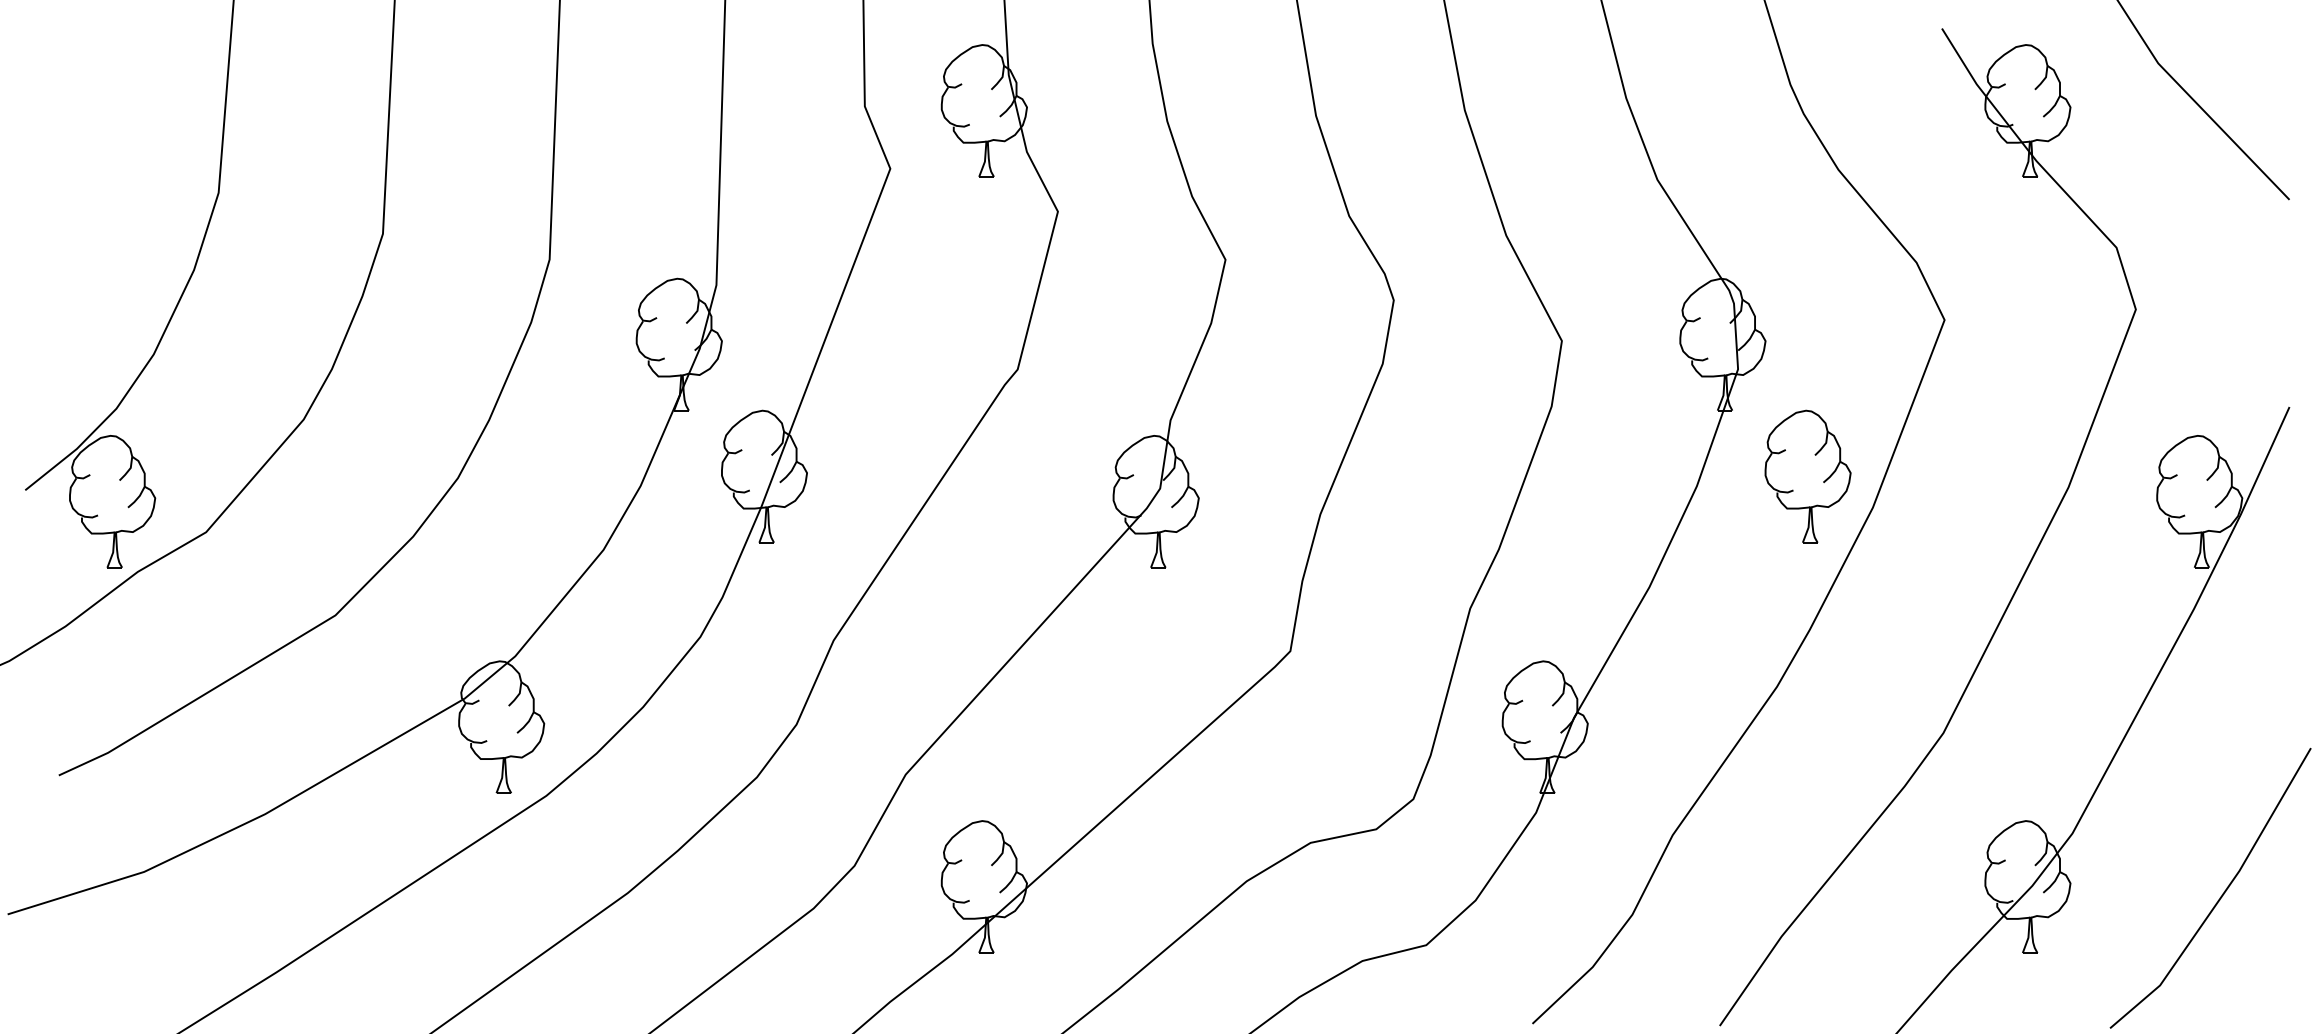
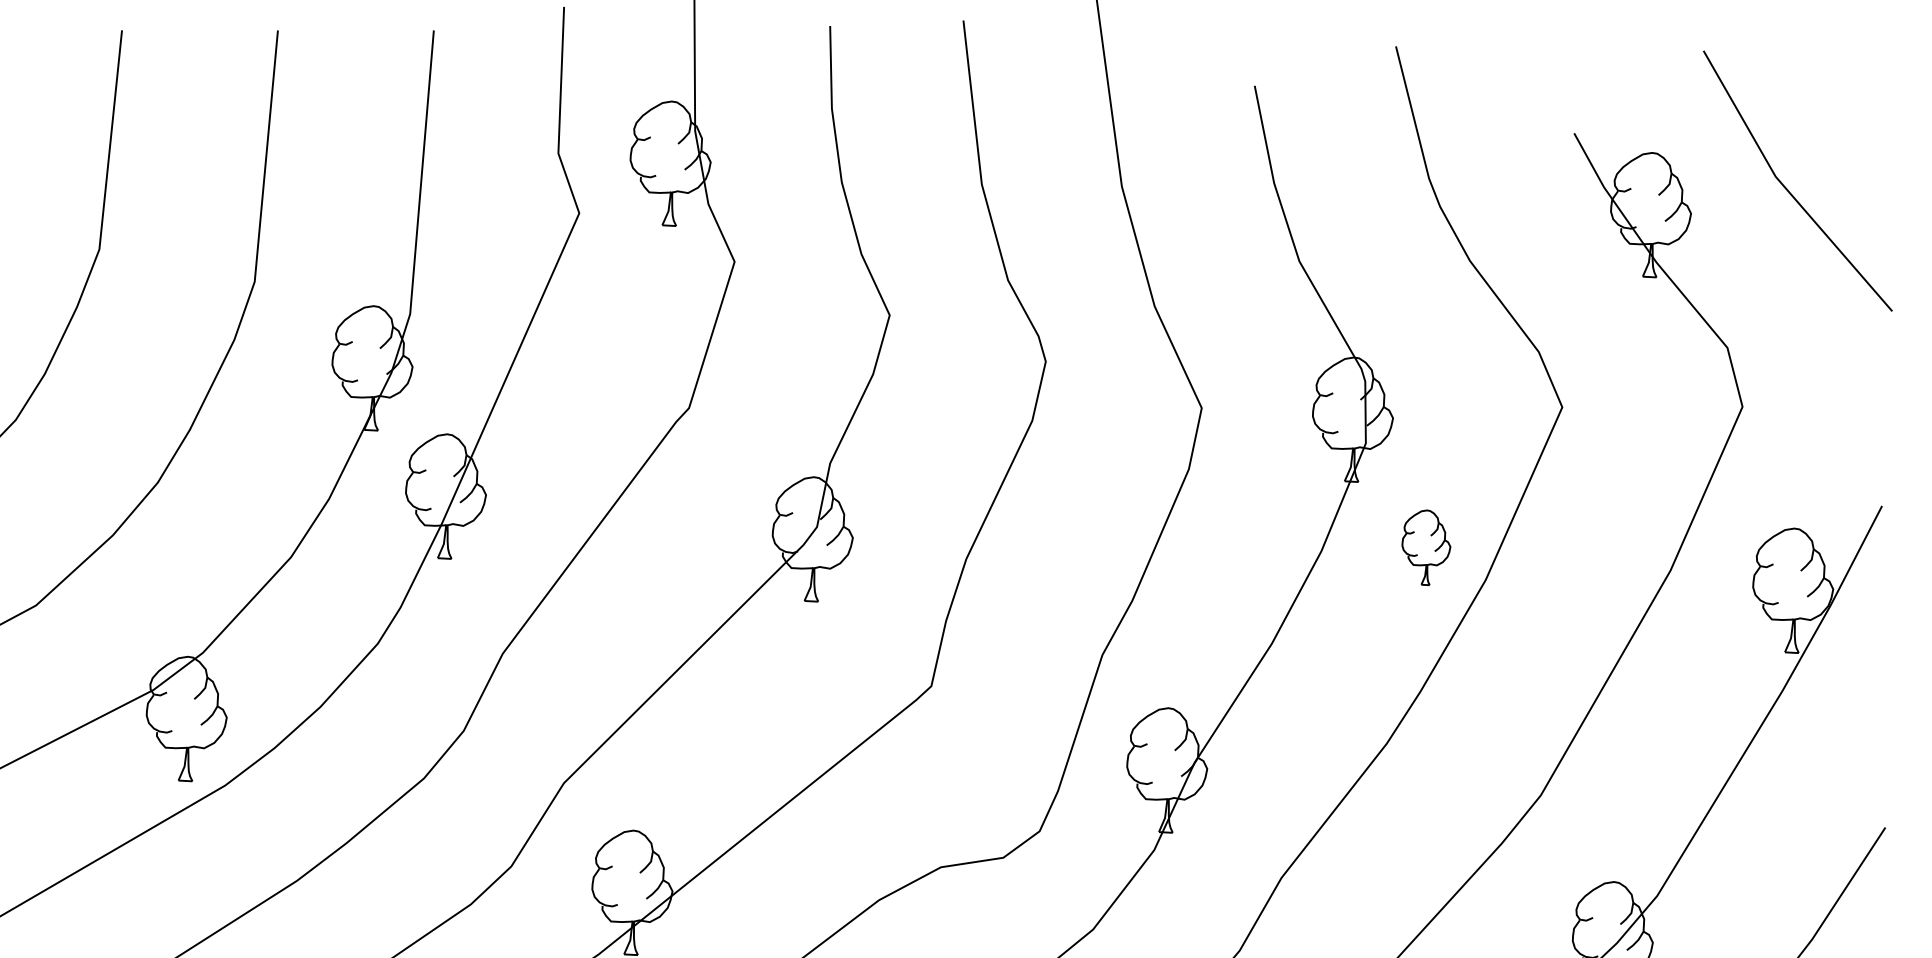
part: (1807, 476) -> (1425, 547), size x0.6

